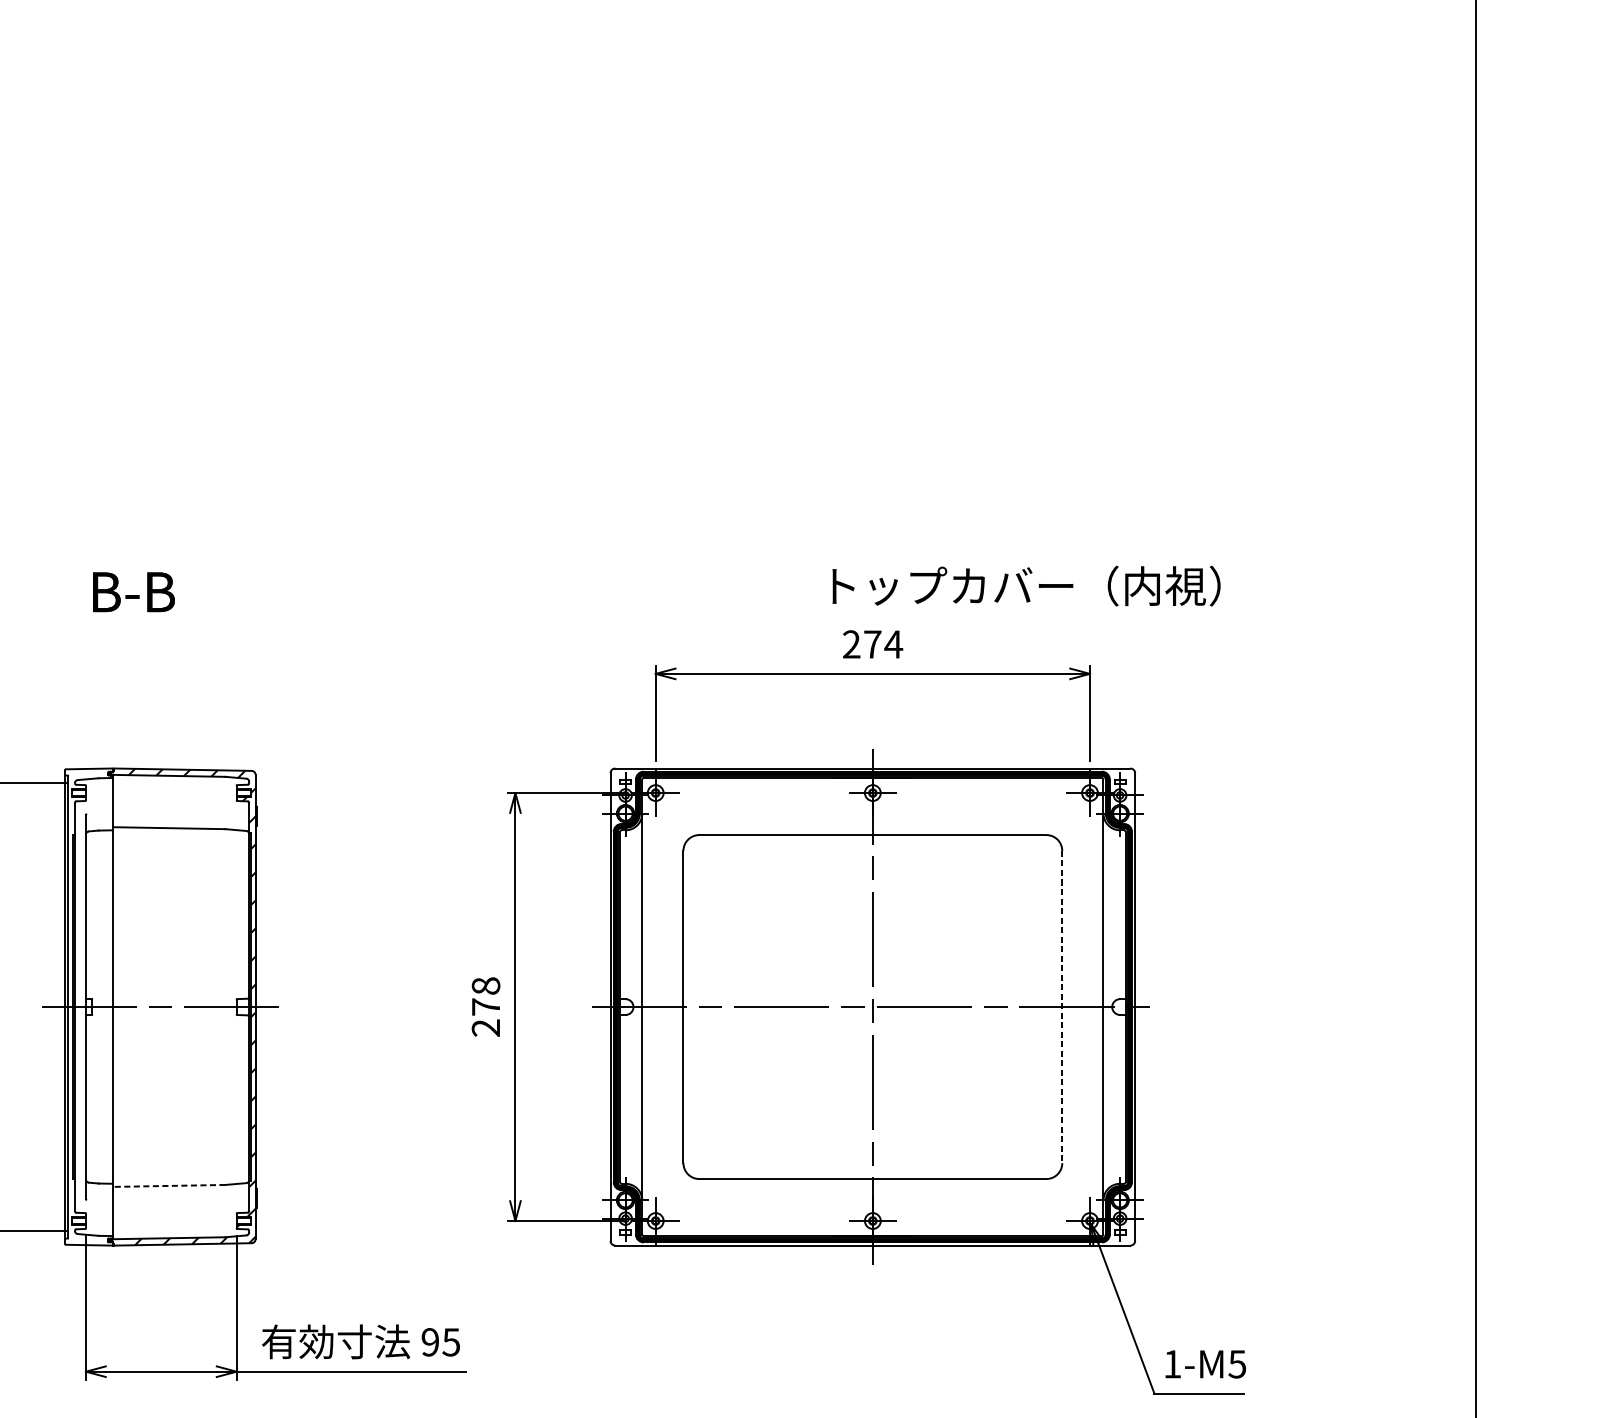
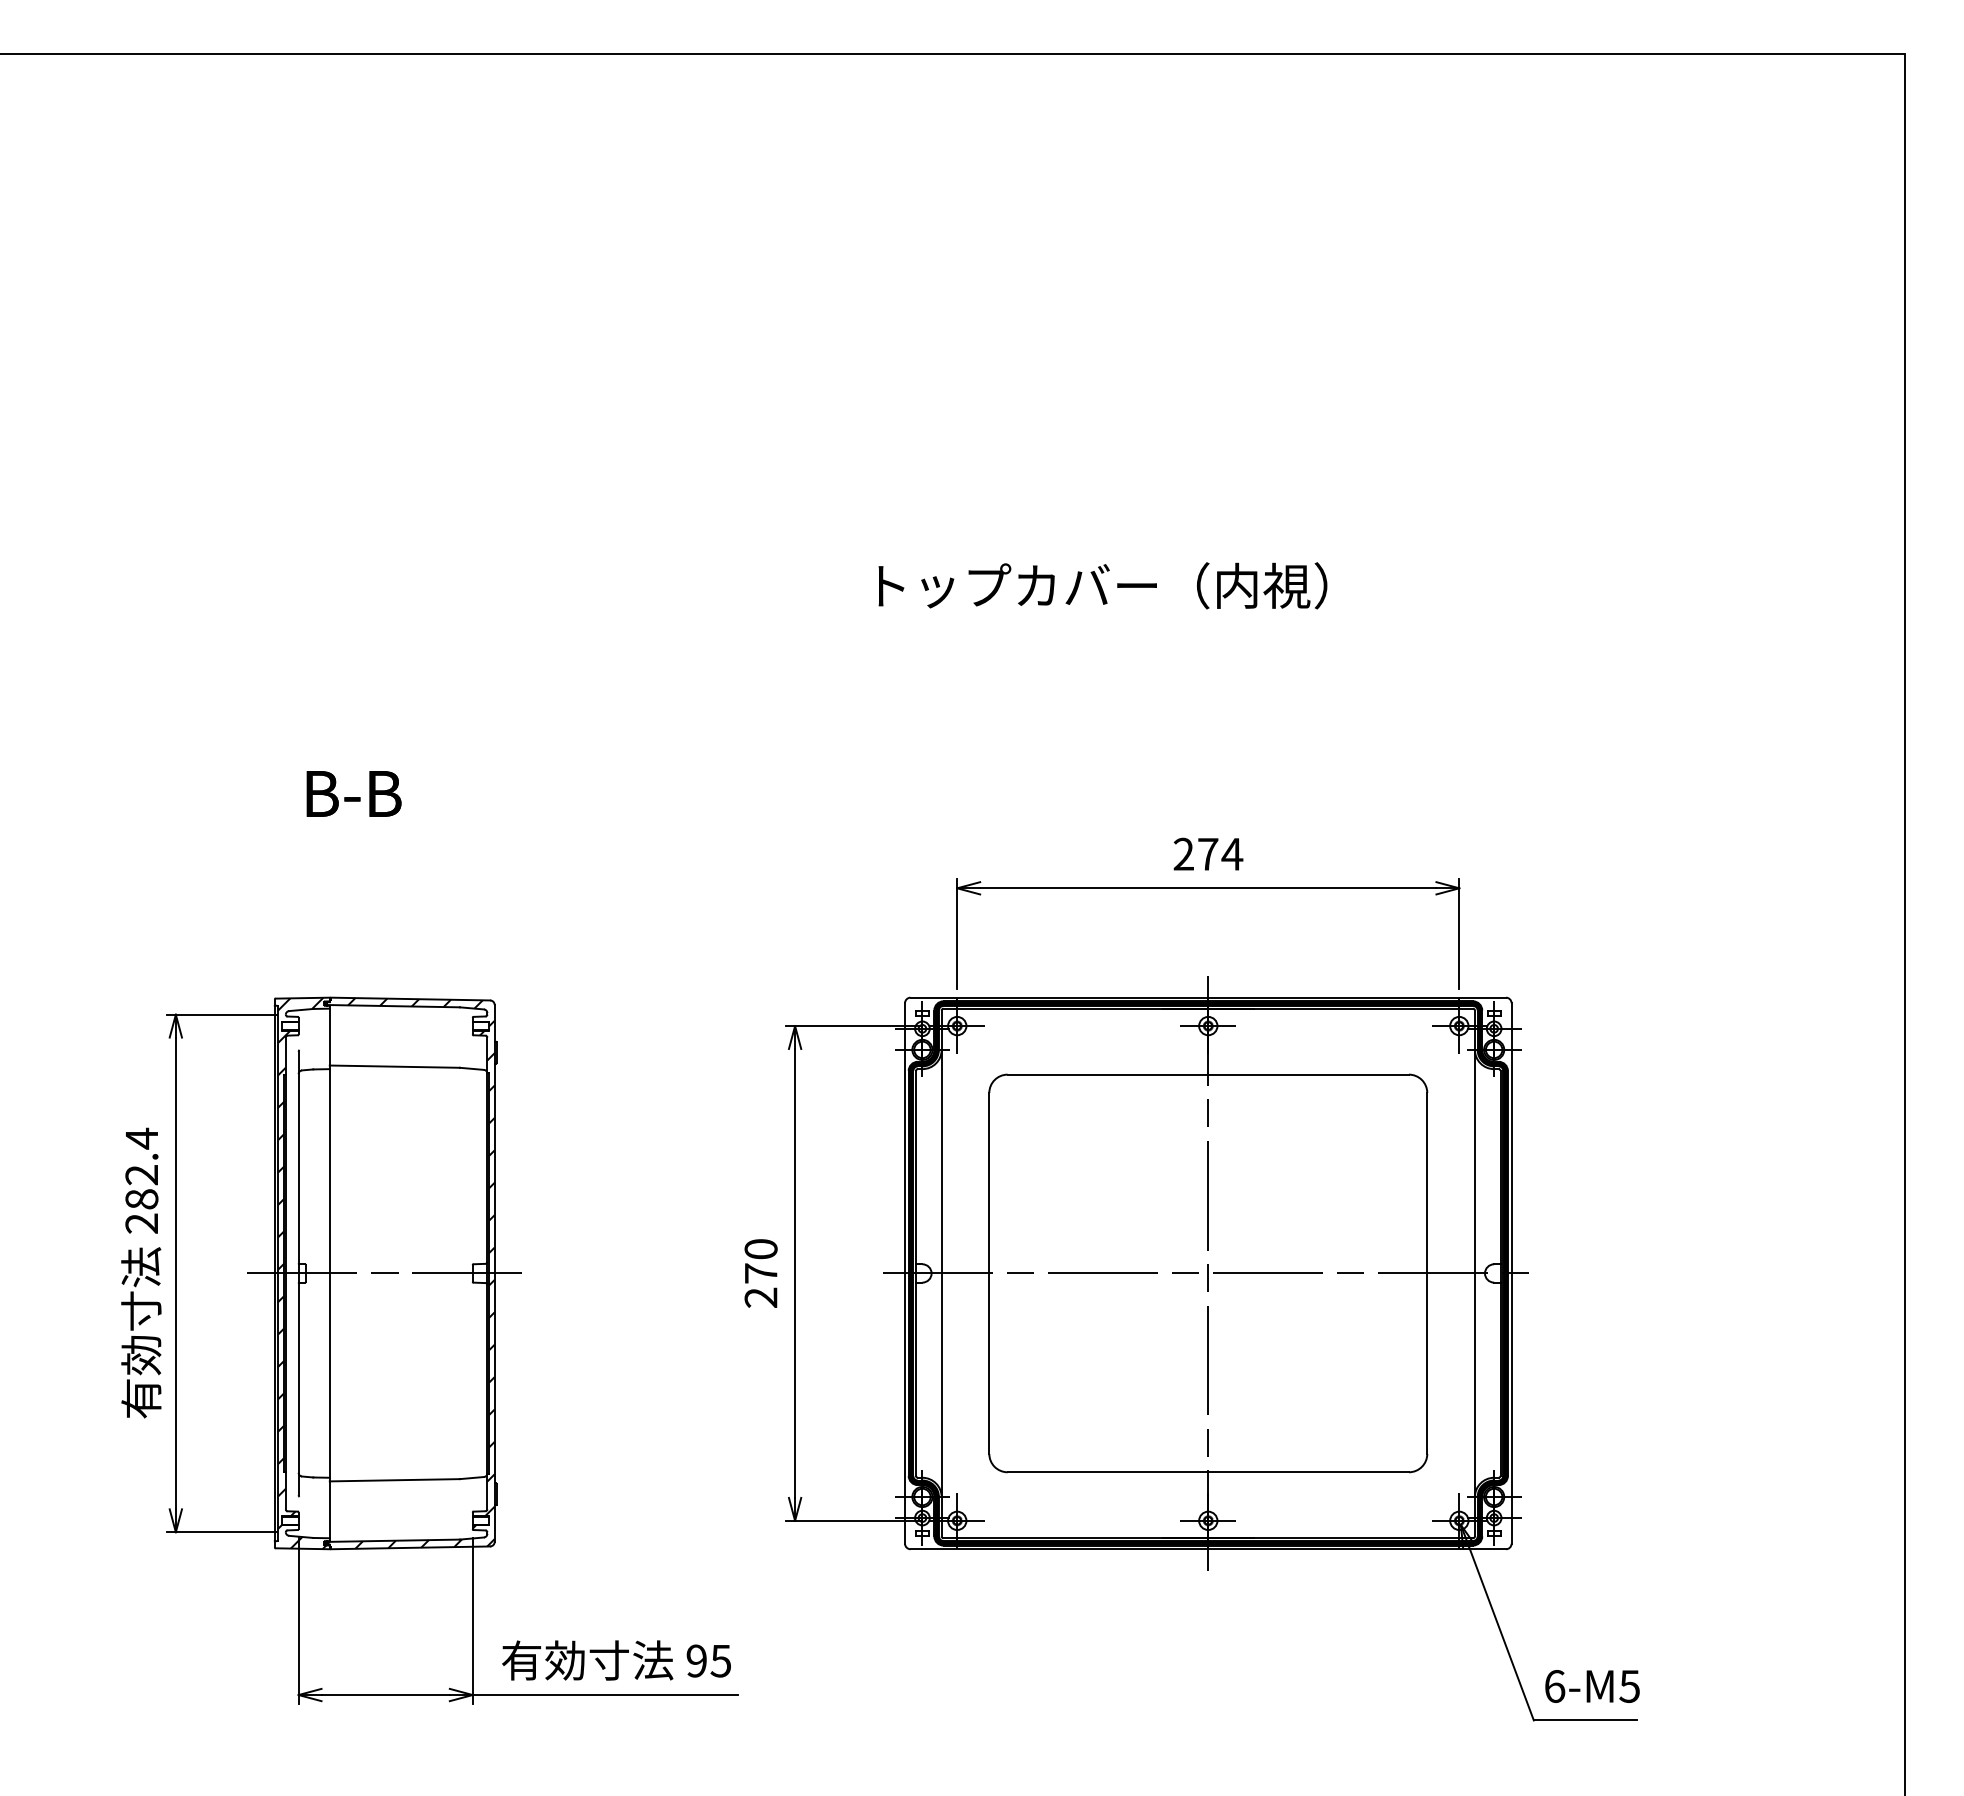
text: (1026, 585) -> (1102, 585), moved
text: (485, 986) -> (760, 1249), 278 -> 270
hatch: (88, 1007) -> (301, 1273), added
line: (1062, 1007) -> (1427, 1273), dashed -> solid
line: (168, 1186) -> (394, 1480), dashed -> solid
text: (1173, 1364) -> (1555, 1686), 1-M5 -> 6-M5

